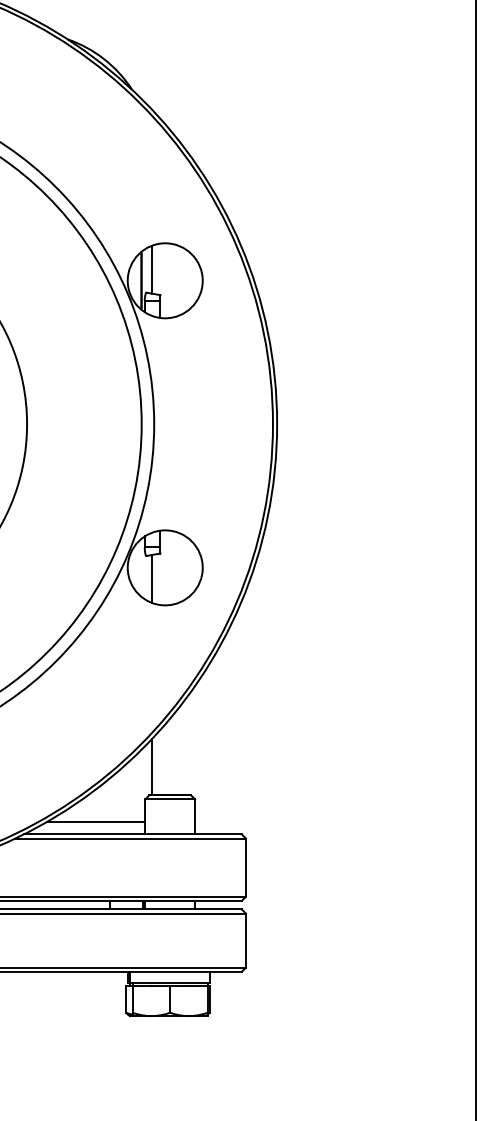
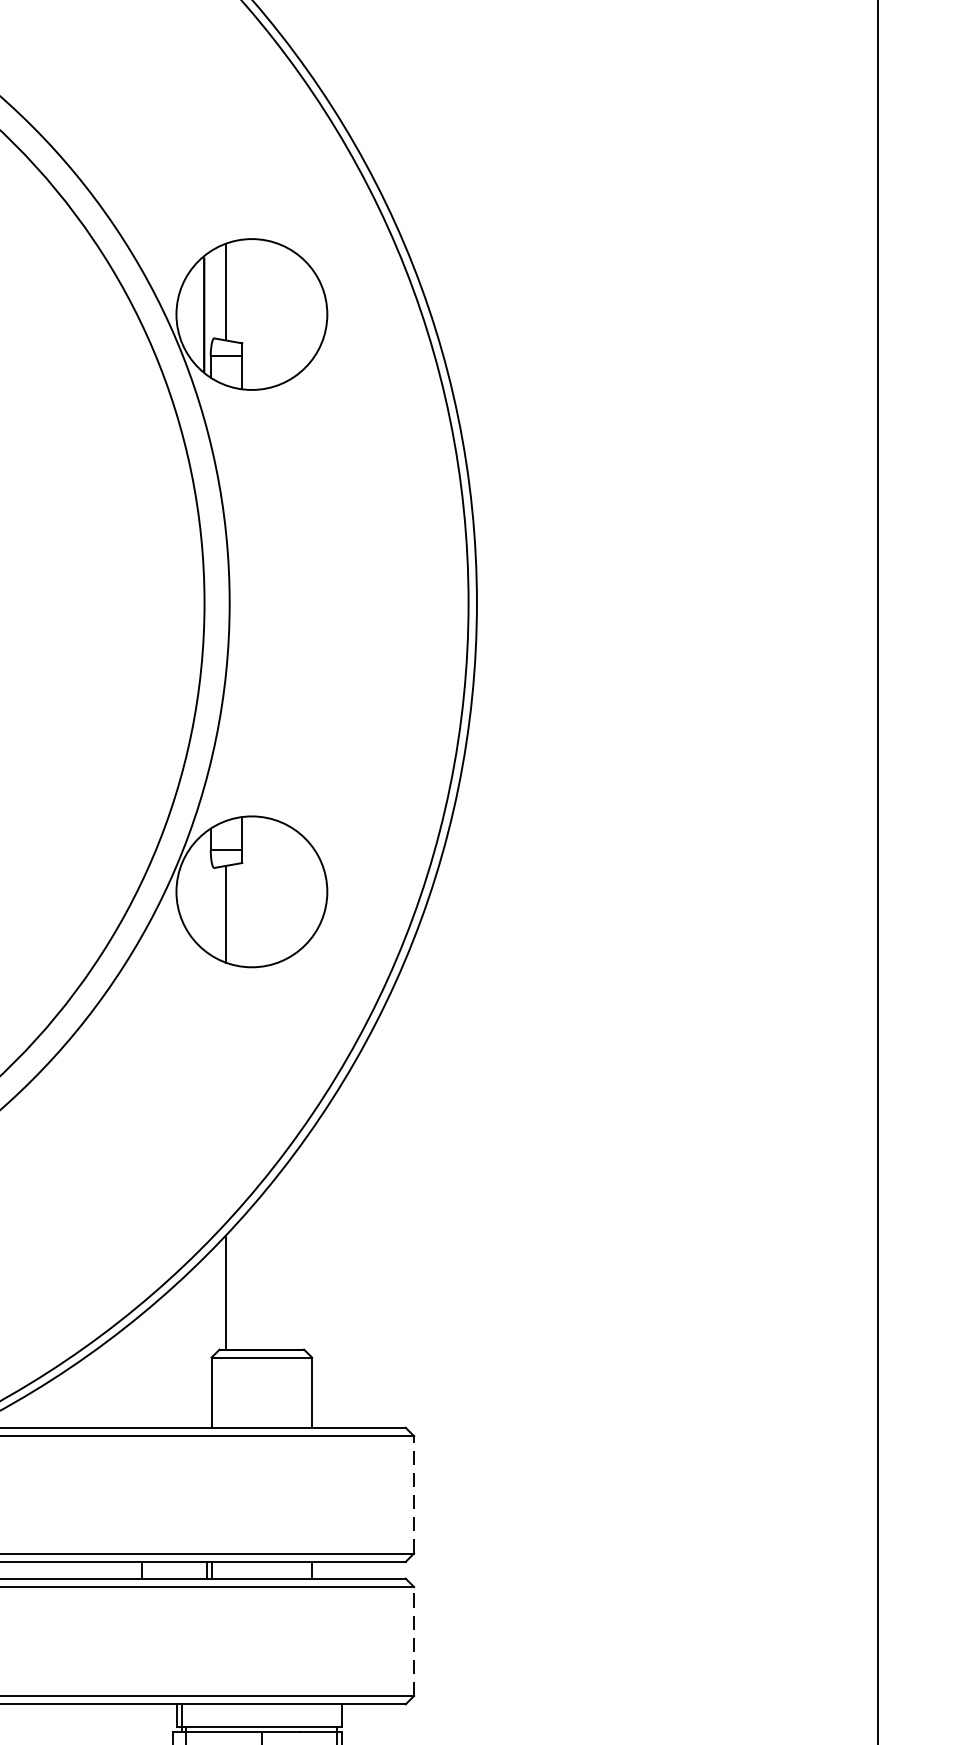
line: (96, 821) -> (113, 1401), removed
line: (245, 867) -> (413, 1494), solid -> dashed
line: (245, 940) -> (413, 1641), solid -> dashed

